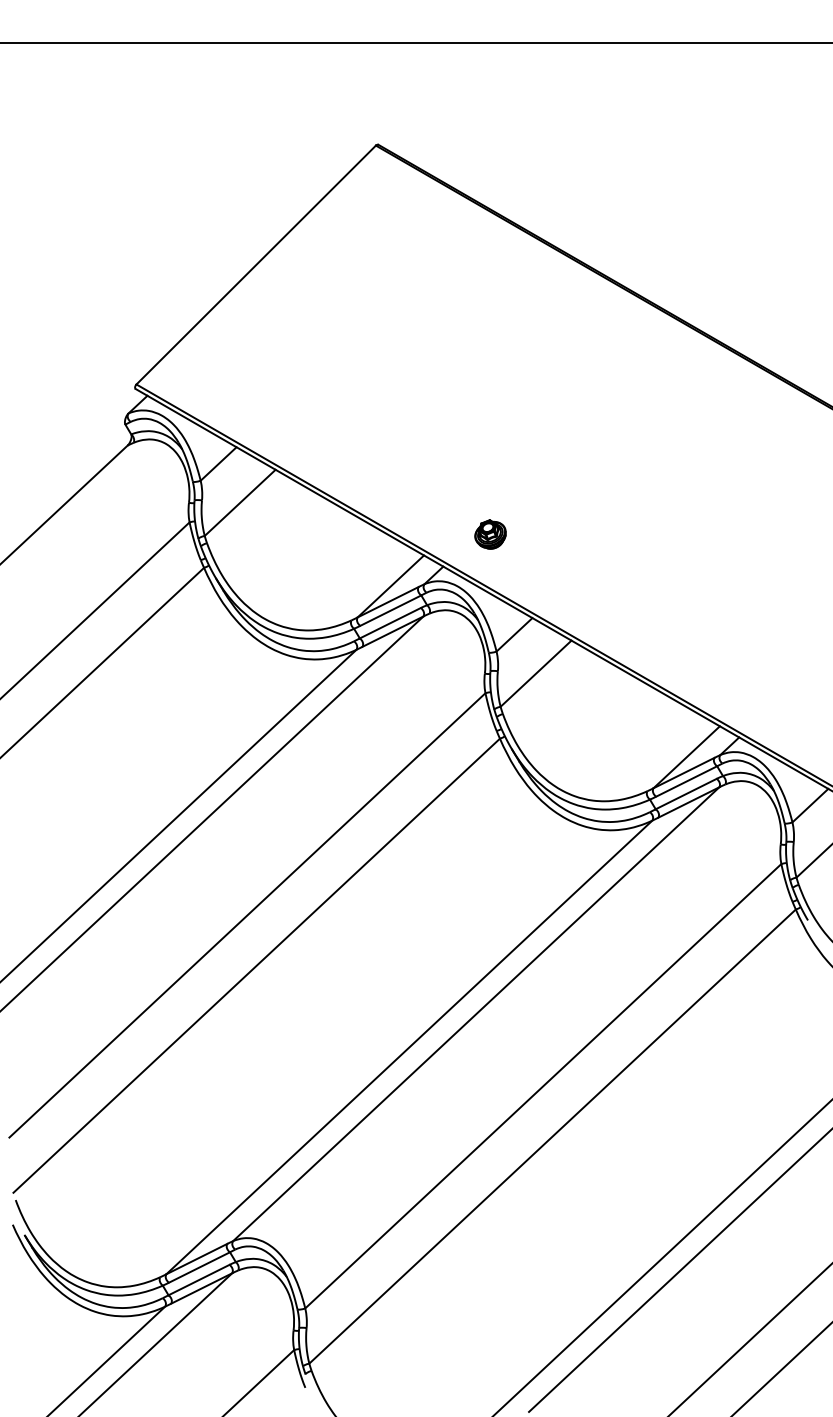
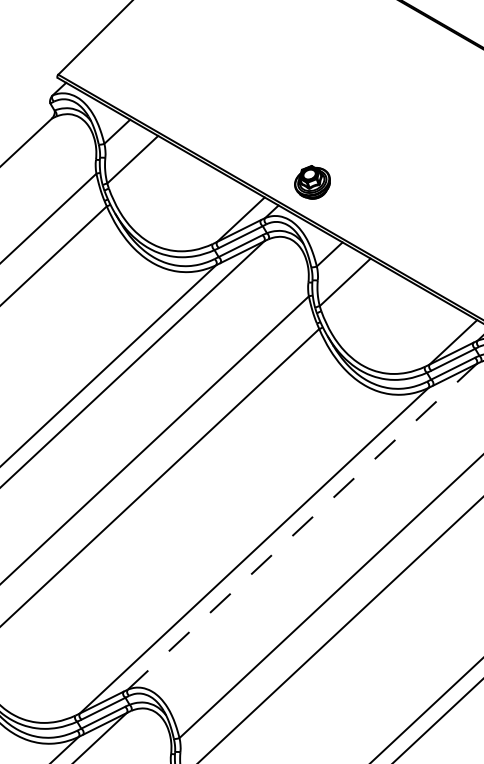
part: (490, 534) -> (312, 182), size x1.6
line: (476, 1014) -> (302, 527), solid -> dashed

